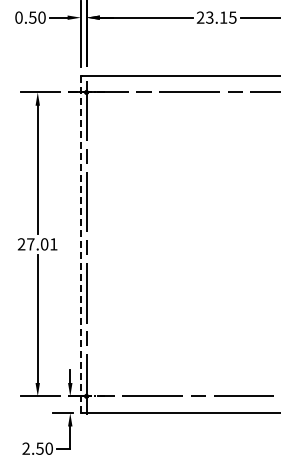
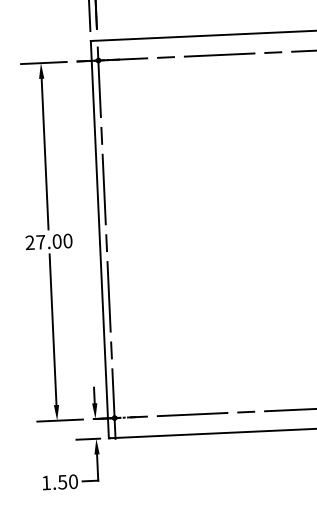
text: (53, 244) -> (67, 241), 27.01 -> 27.00
line: (80, 244) -> (99, 239), dashed -> solid
text: (25, 448) -> (45, 482), 2.50 -> 1.50

